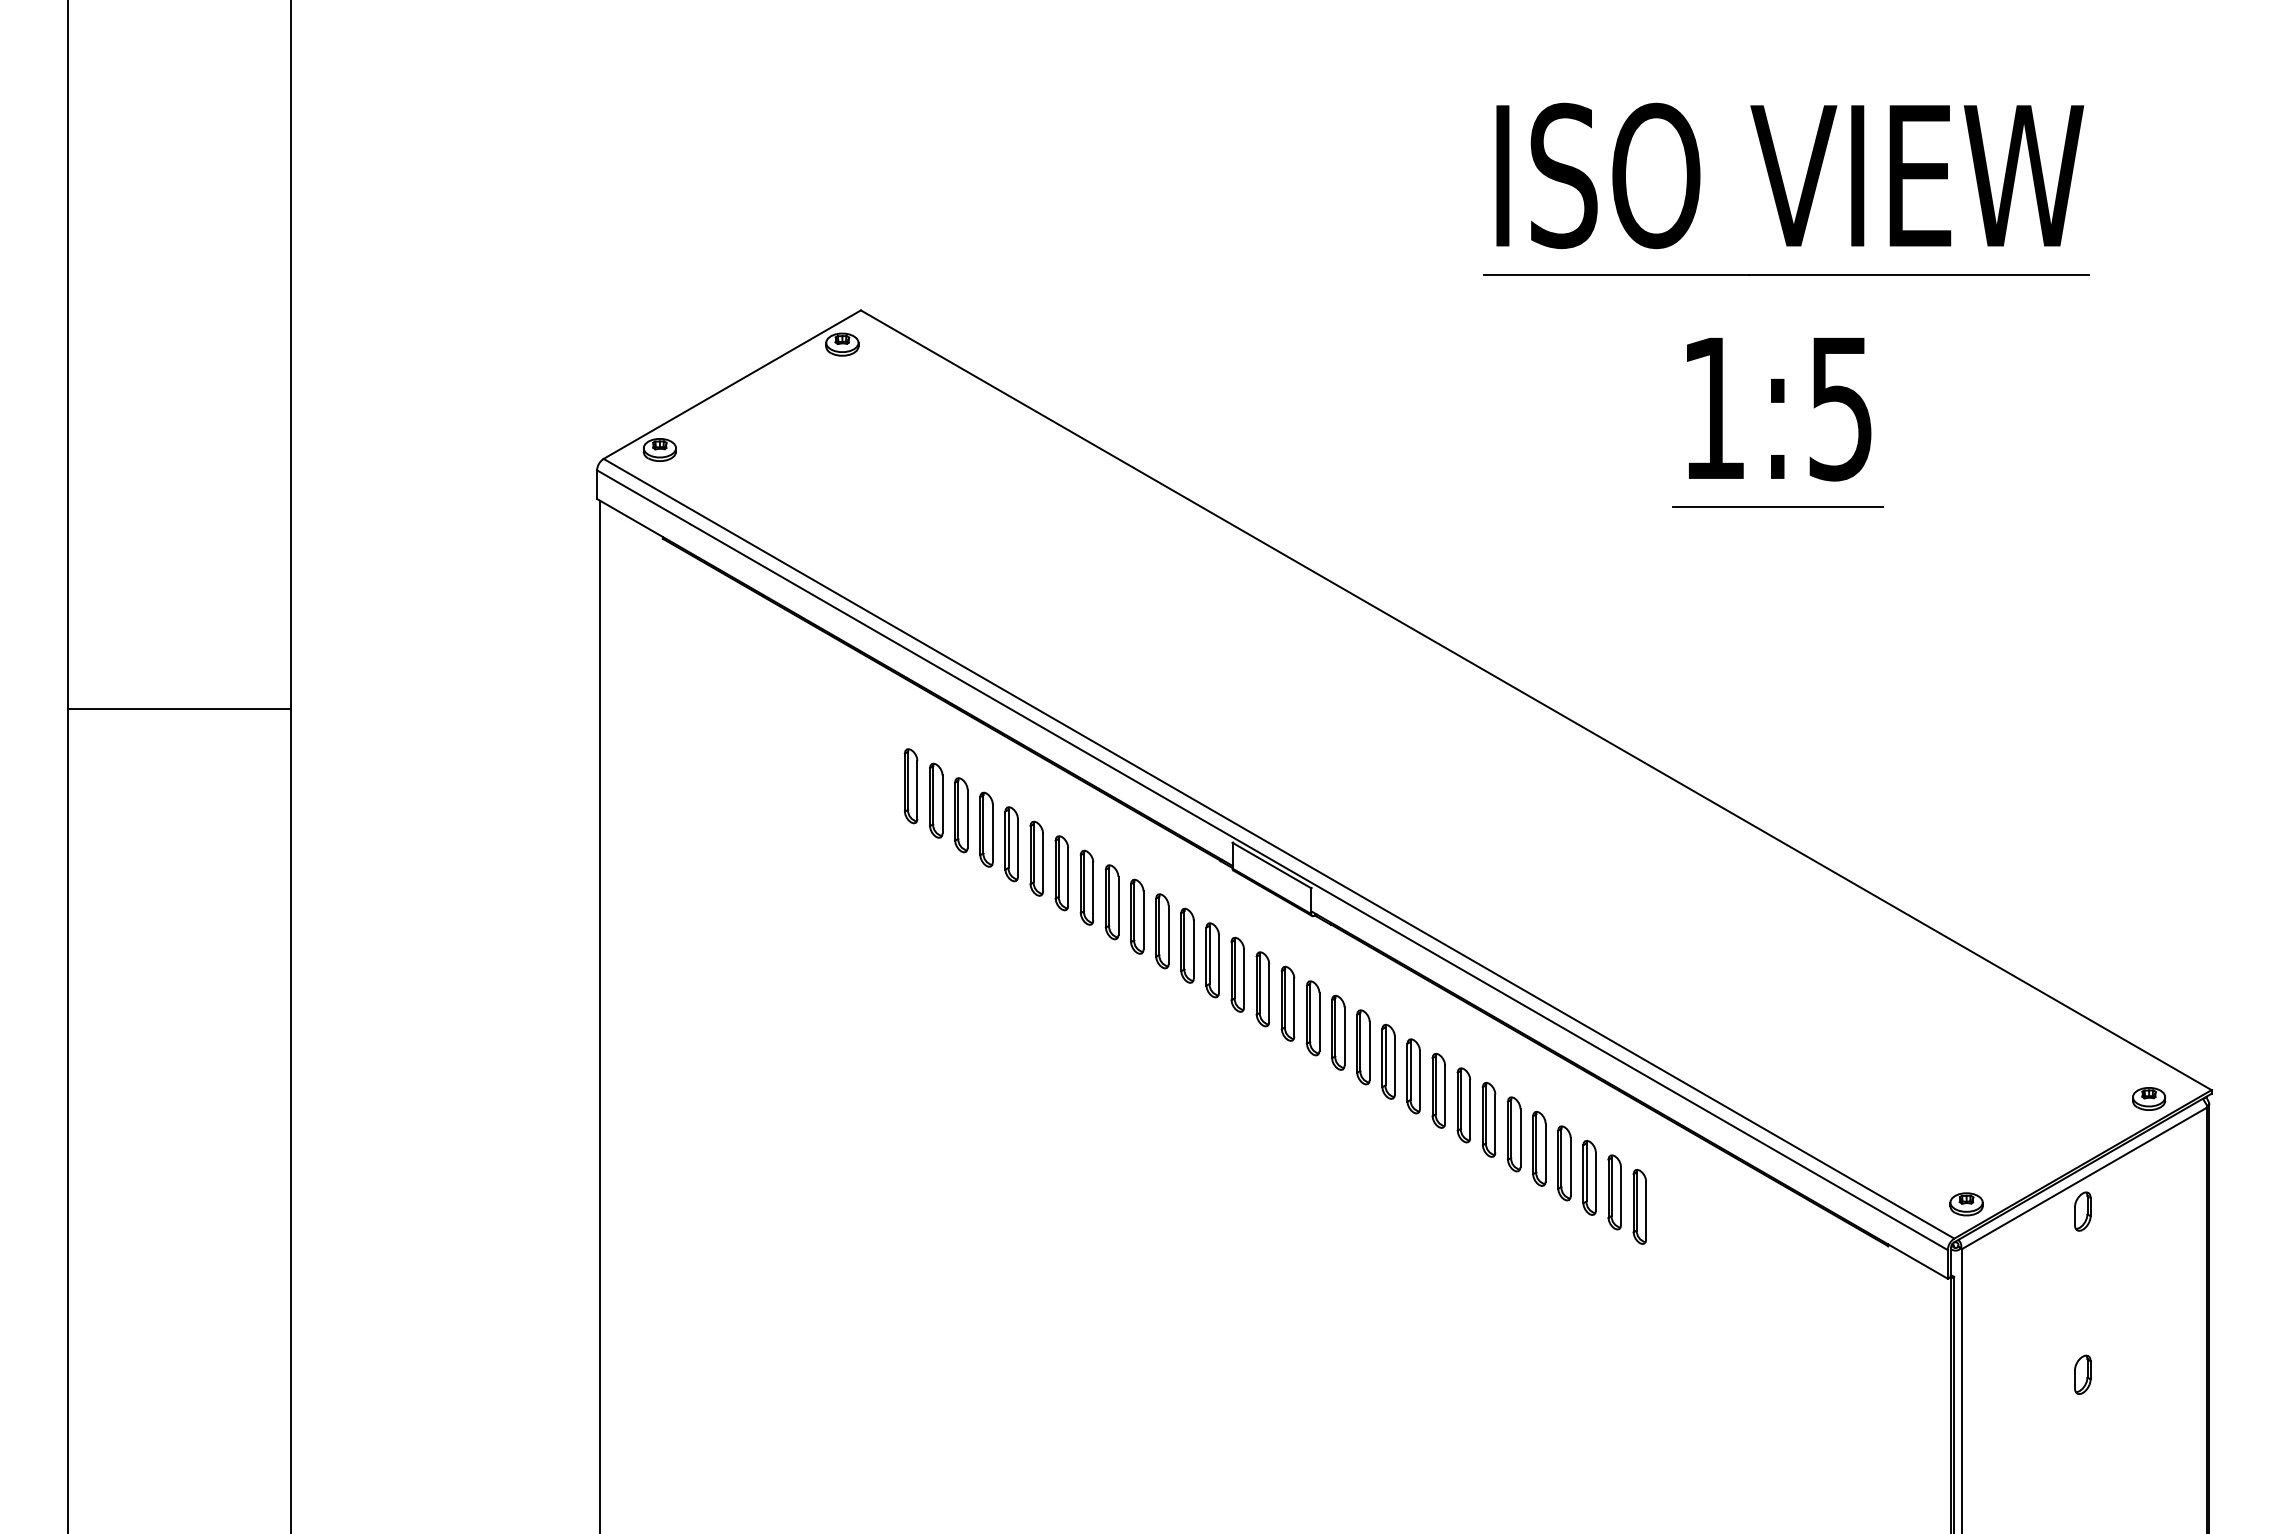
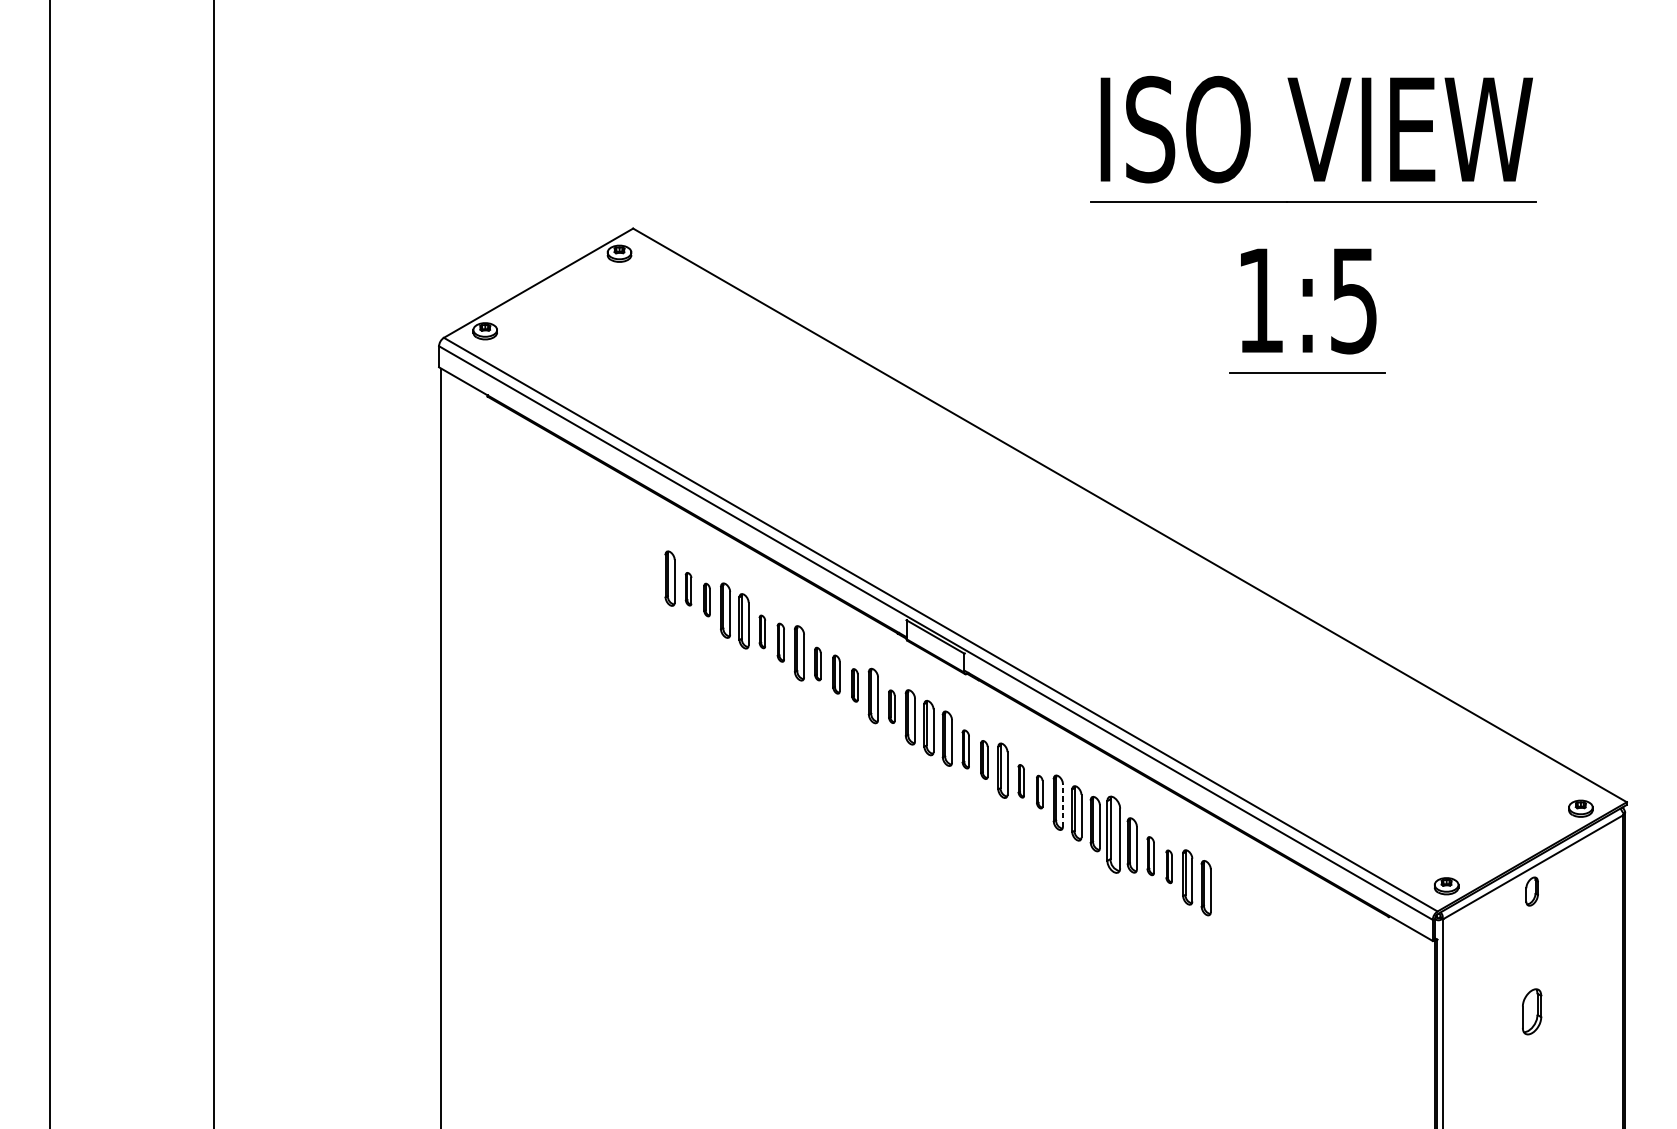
line: (179, 708) -> (131, 521), removed
part: (936, 800) -> (688, 589), size x0.6
part: (961, 815) -> (707, 600), size x0.6
part: (1036, 858) -> (762, 631), size x0.6
part: (1061, 873) -> (780, 642), size x0.7
part: (1111, 902) -> (817, 664), size x0.6
part: (1137, 916) -> (836, 674), size x0.7
part: (1162, 931) -> (855, 685), size x0.6
part: (1212, 960) -> (891, 706), size x0.6
part: (1312, 1018) -> (965, 749), size x0.7
part: (1338, 1032) -> (984, 759), size x0.7
part: (1388, 1061) -> (1021, 781), size x0.6
part: (1413, 1076) -> (1039, 792), size x0.6
line: (1445, 1094) -> (1063, 805), solid -> dashed
part: (1514, 1134) -> (1114, 834), size x1.4
part: (1564, 1163) -> (1150, 856), size x0.7
part: (1589, 1177) -> (1169, 866), size x0.6
part: (2082, 1374) -> (1531, 1011), size x1.6

